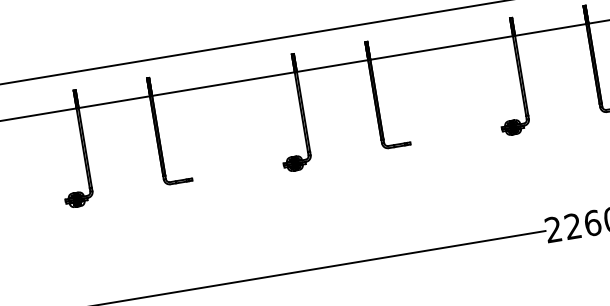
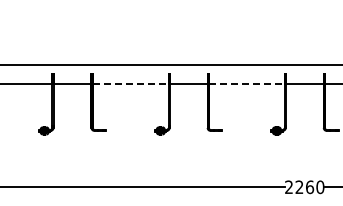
line: (441, 47) -> (246, 83), solid -> dashed
line: (223, 83) -> (130, 83), solid -> dashed

